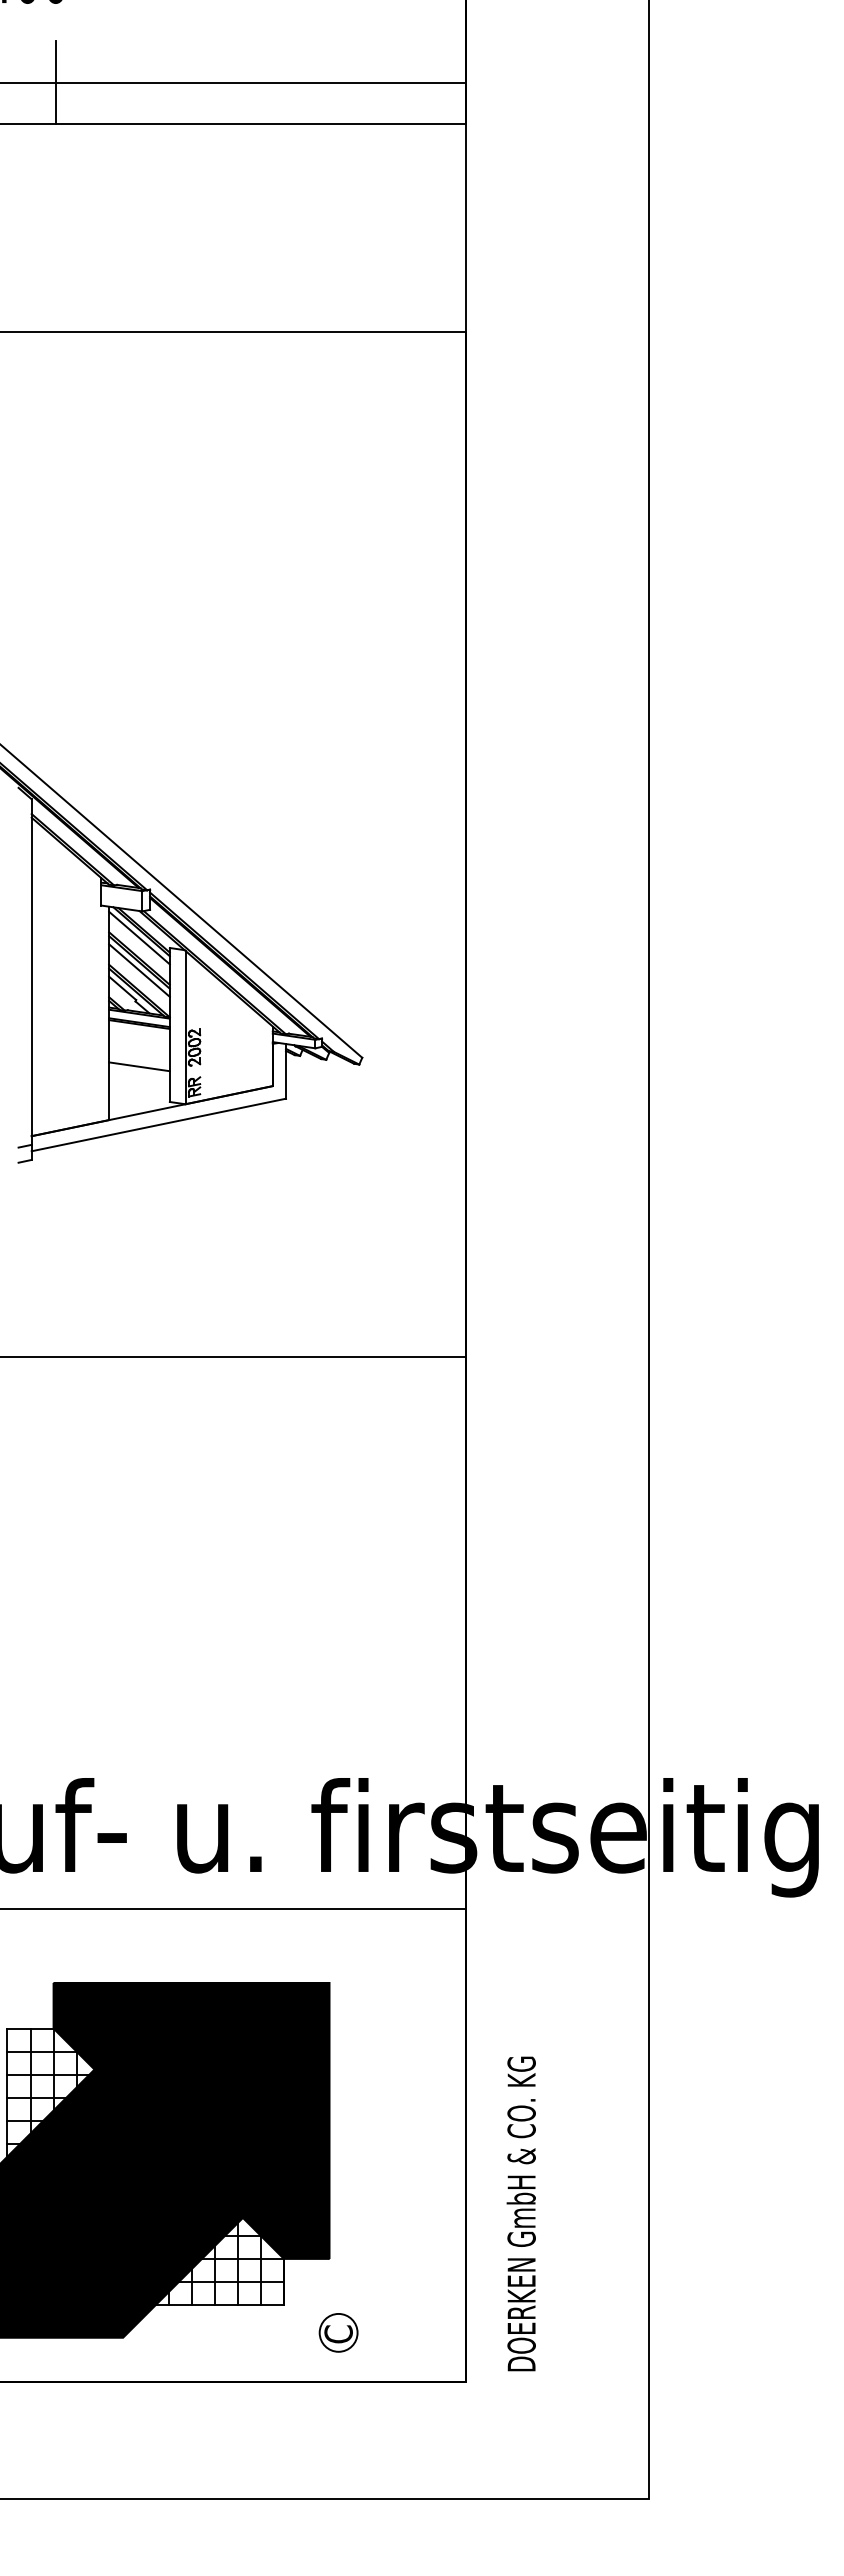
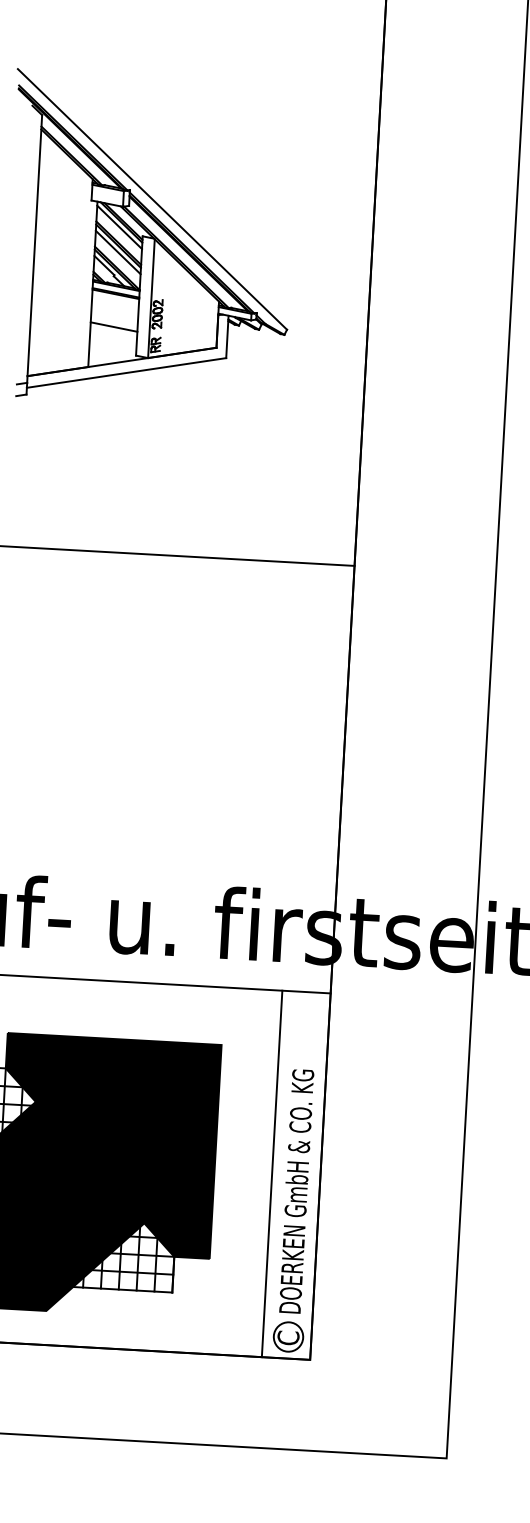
line: (403, 2144) -> (271, 1173), added
text: (520, 2213) -> (295, 1191), moved
part: (338, 2332) -> (288, 1336), moved

